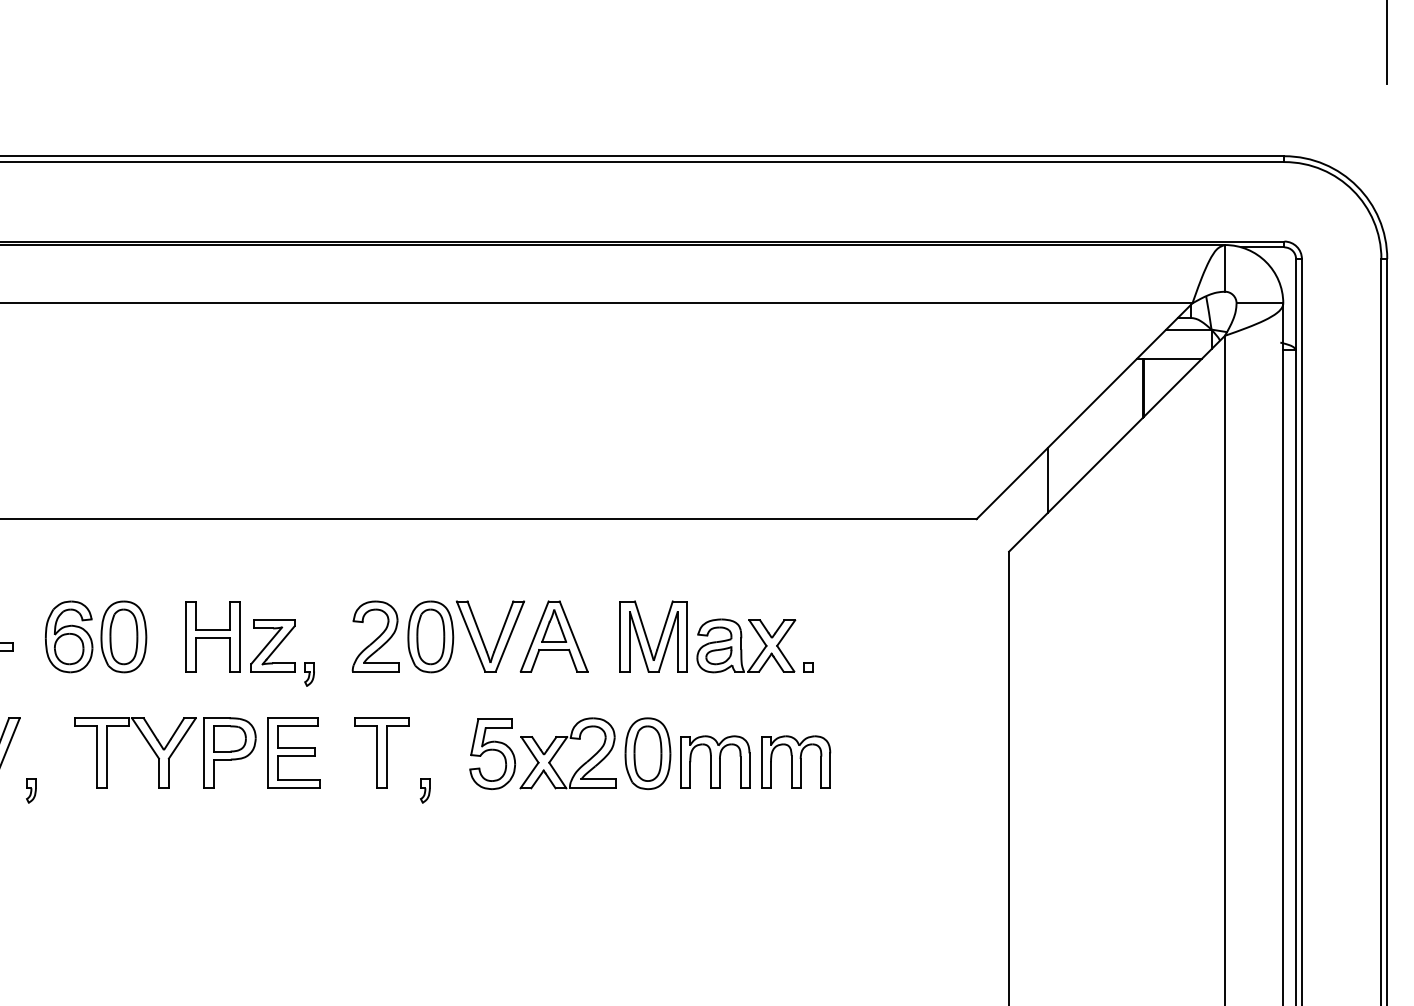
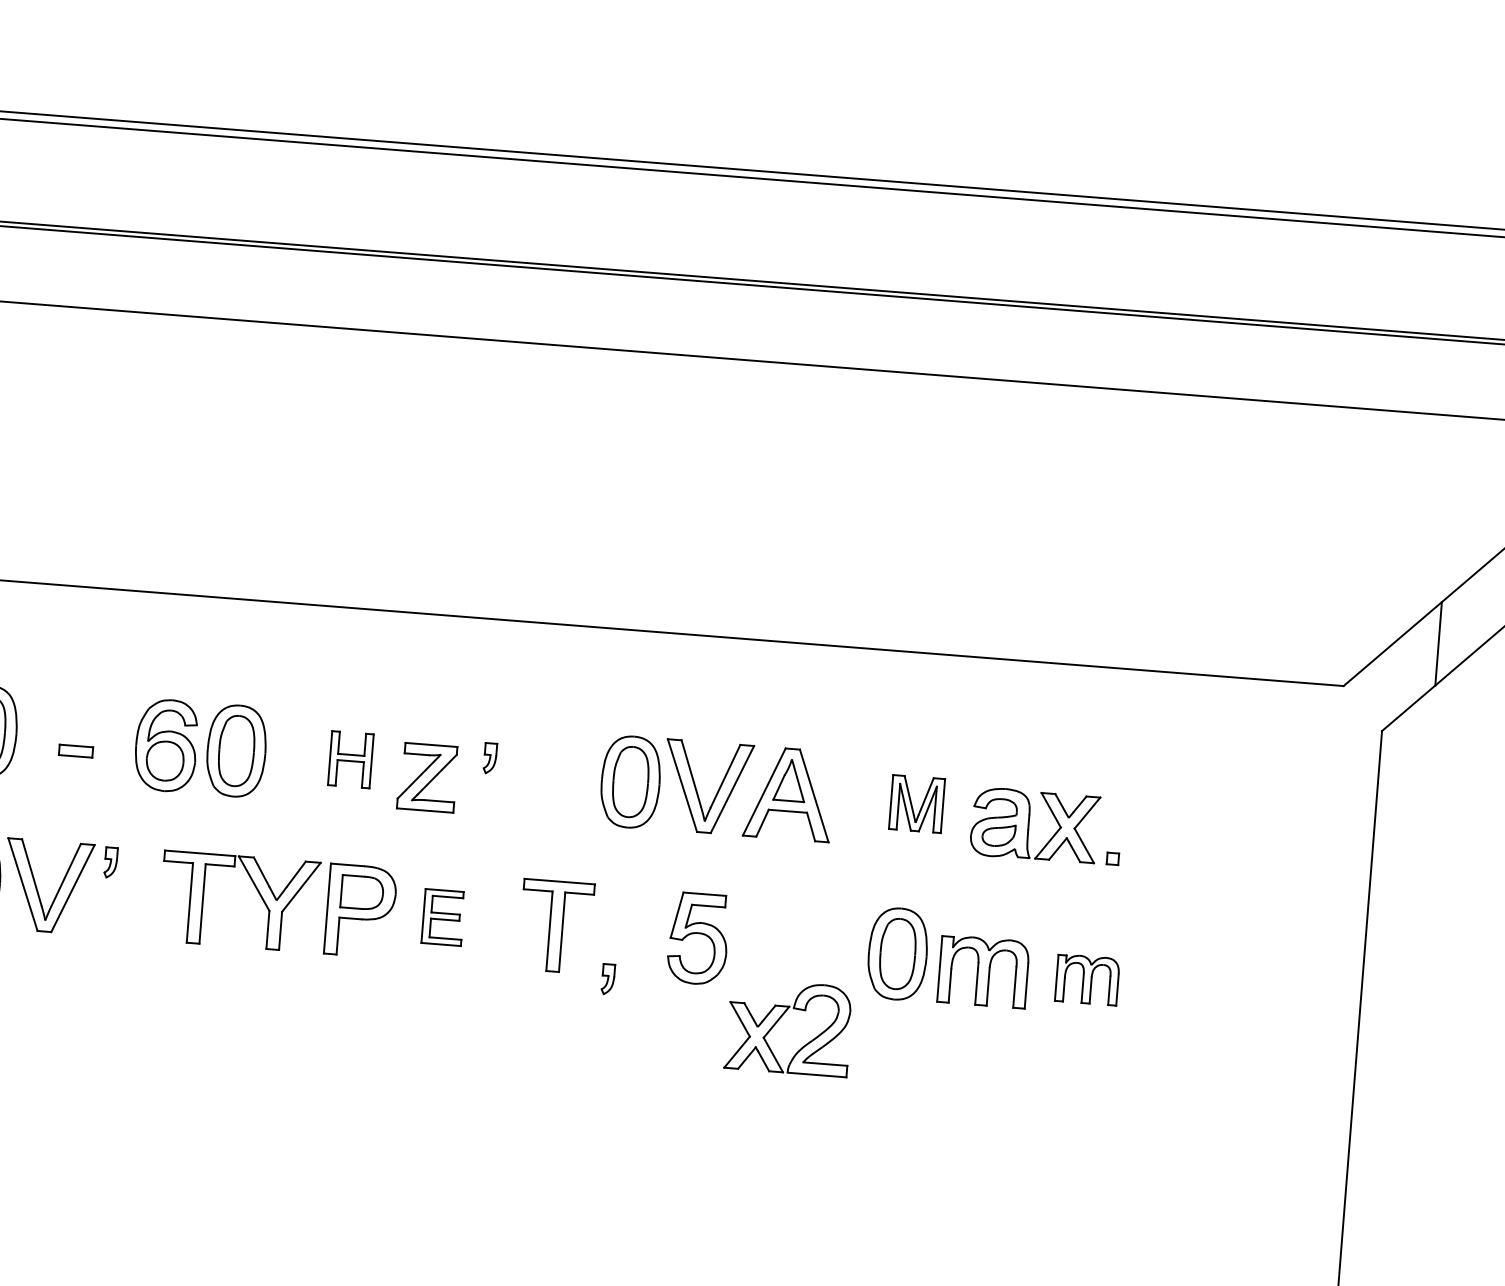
part: (212, 636) -> (350, 759), size x0.6
part: (375, 636) -> (559, 775), removed
part: (653, 636) -> (916, 804), size x0.6
part: (309, 674) -> (490, 758), moved
part: (561, 747) -> (780, 1019), moved
part: (293, 752) -> (442, 916), size x0.6
part: (796, 761) -> (1087, 979), size x0.7
part: (31, 790) -> (111, 862), moved

